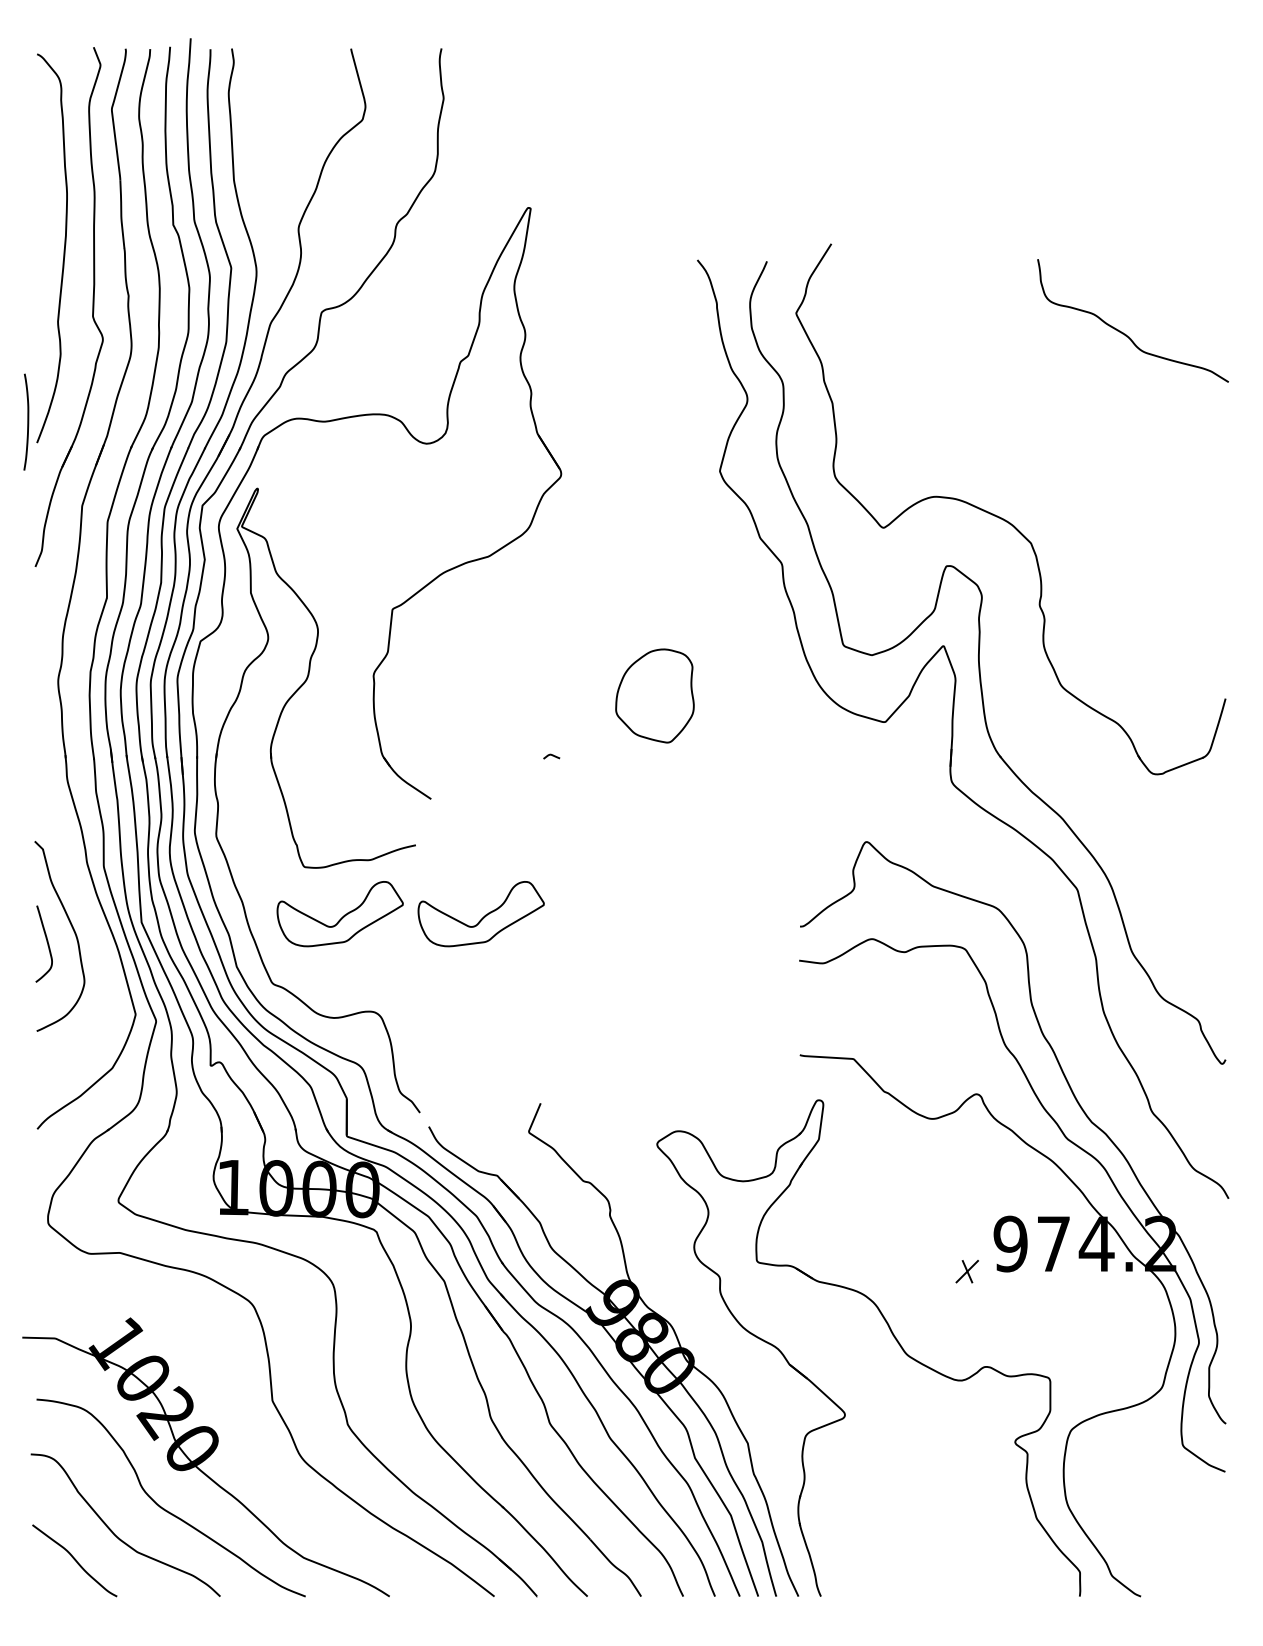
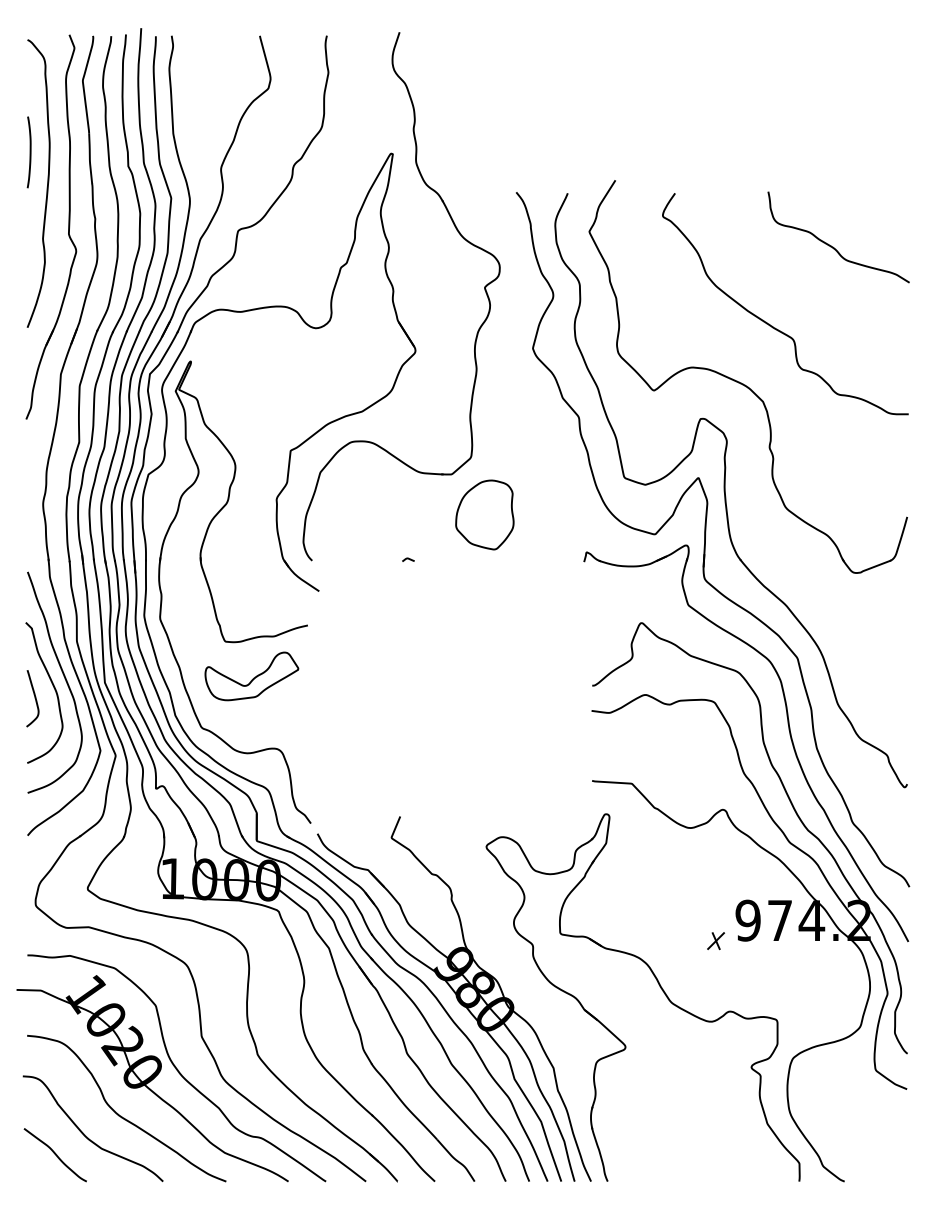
part: (654, 391) -> (484, 289), added
curve: (27, 421) -> (30, 151), moved
curve: (1040, 438) -> (770, 324), added
part: (480, 914) -> (355, 676), removed
curve: (86, 915) -> (64, 677), added
part: (1066, 991) -> (789, 733), added
curve: (238, 1443) -> (176, 1068), added

